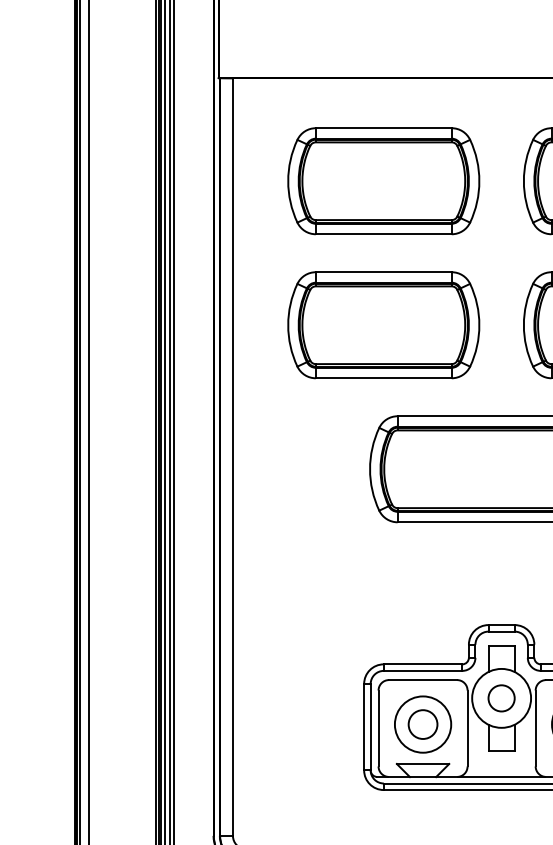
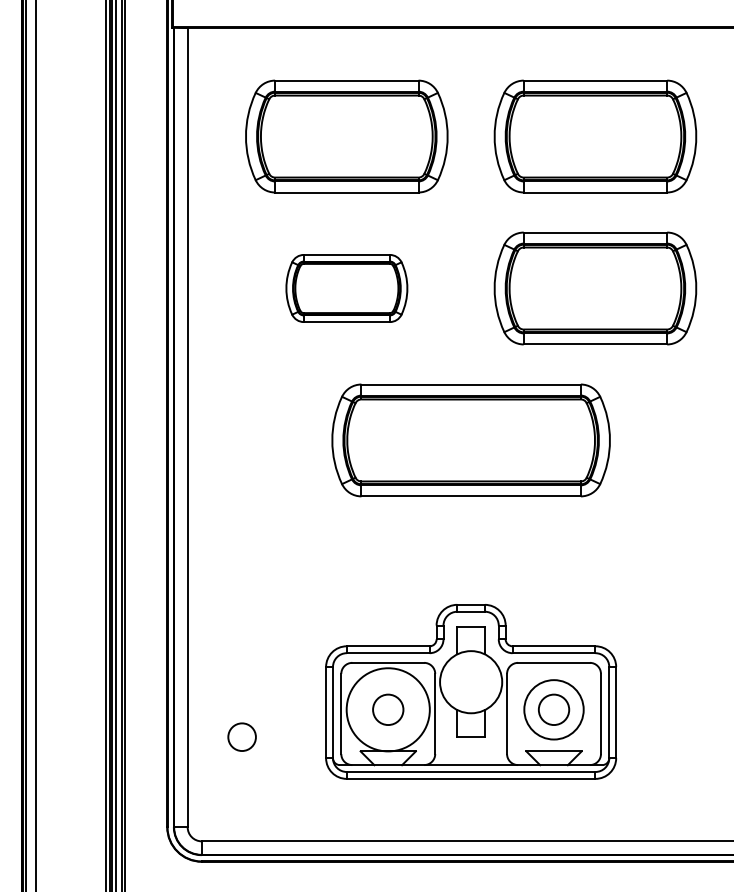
part: (383, 325) -> (346, 288), size x0.6
circle: (501, 697) -> (241, 736), moved
circle: (422, 724) -> (387, 709), size x1.4

